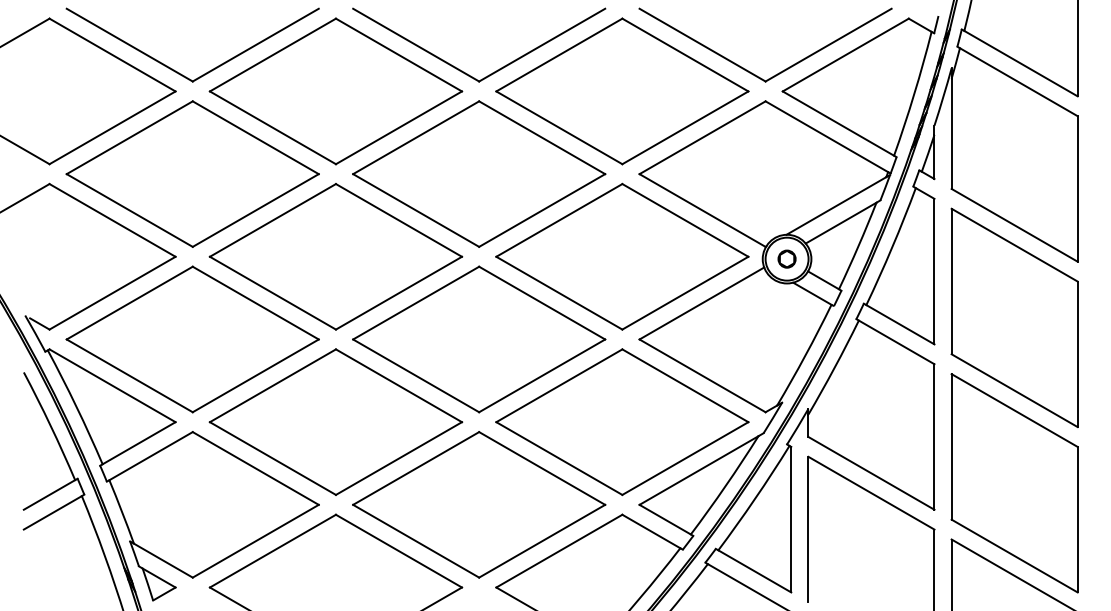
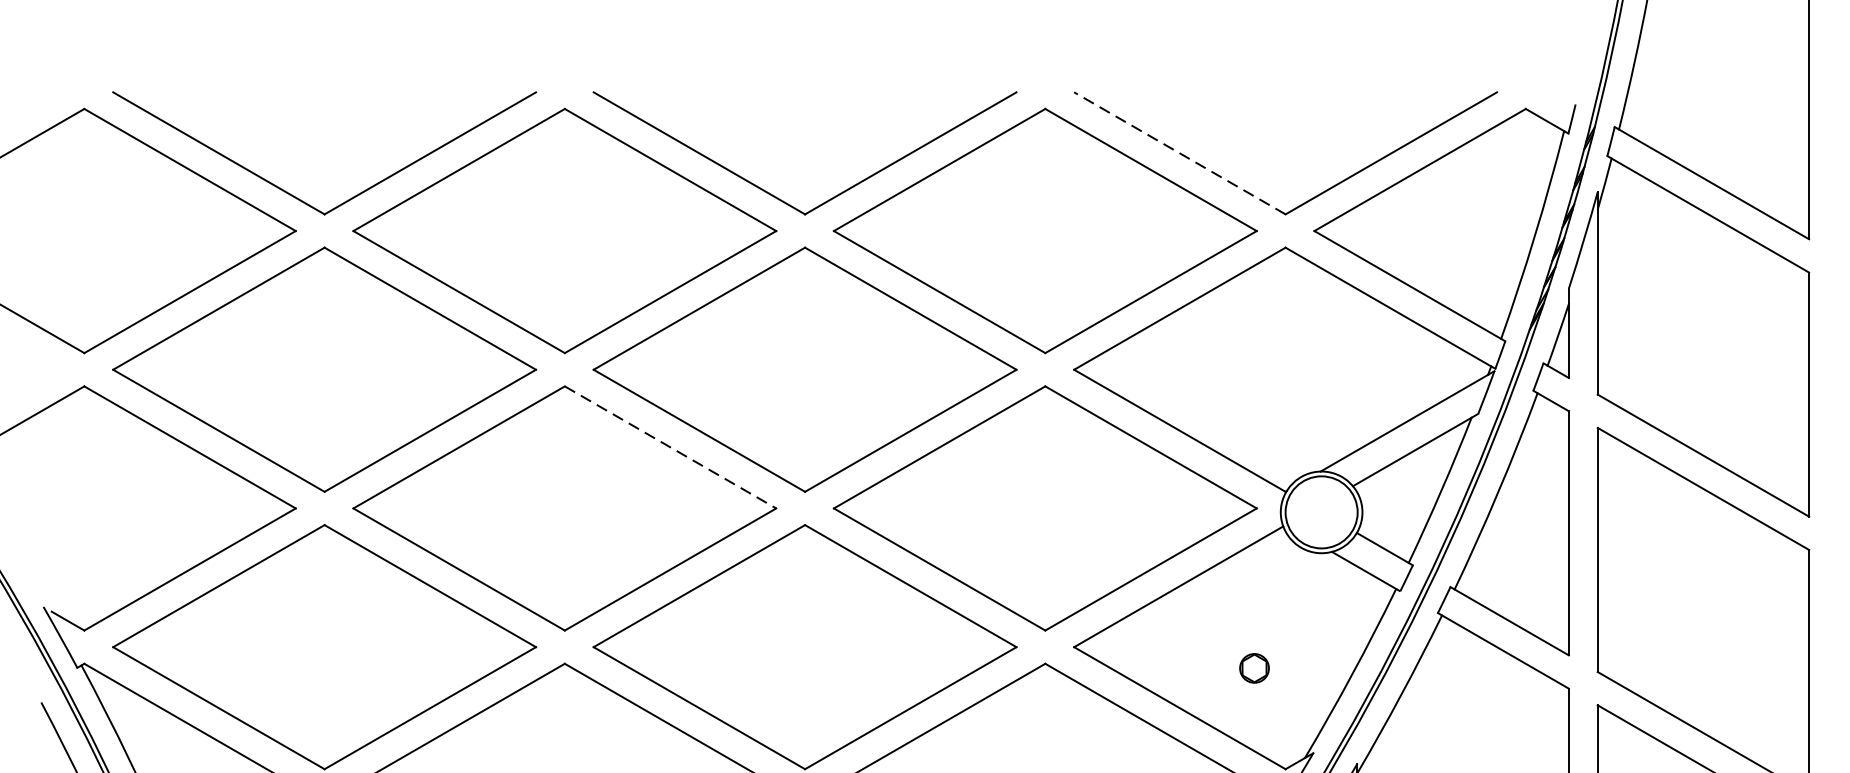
line: (702, 45) -> (1179, 153), solid -> dashed
line: (398, 220) -> (669, 447), solid -> dashed
circle: (786, 258) -> (1253, 667), moved

